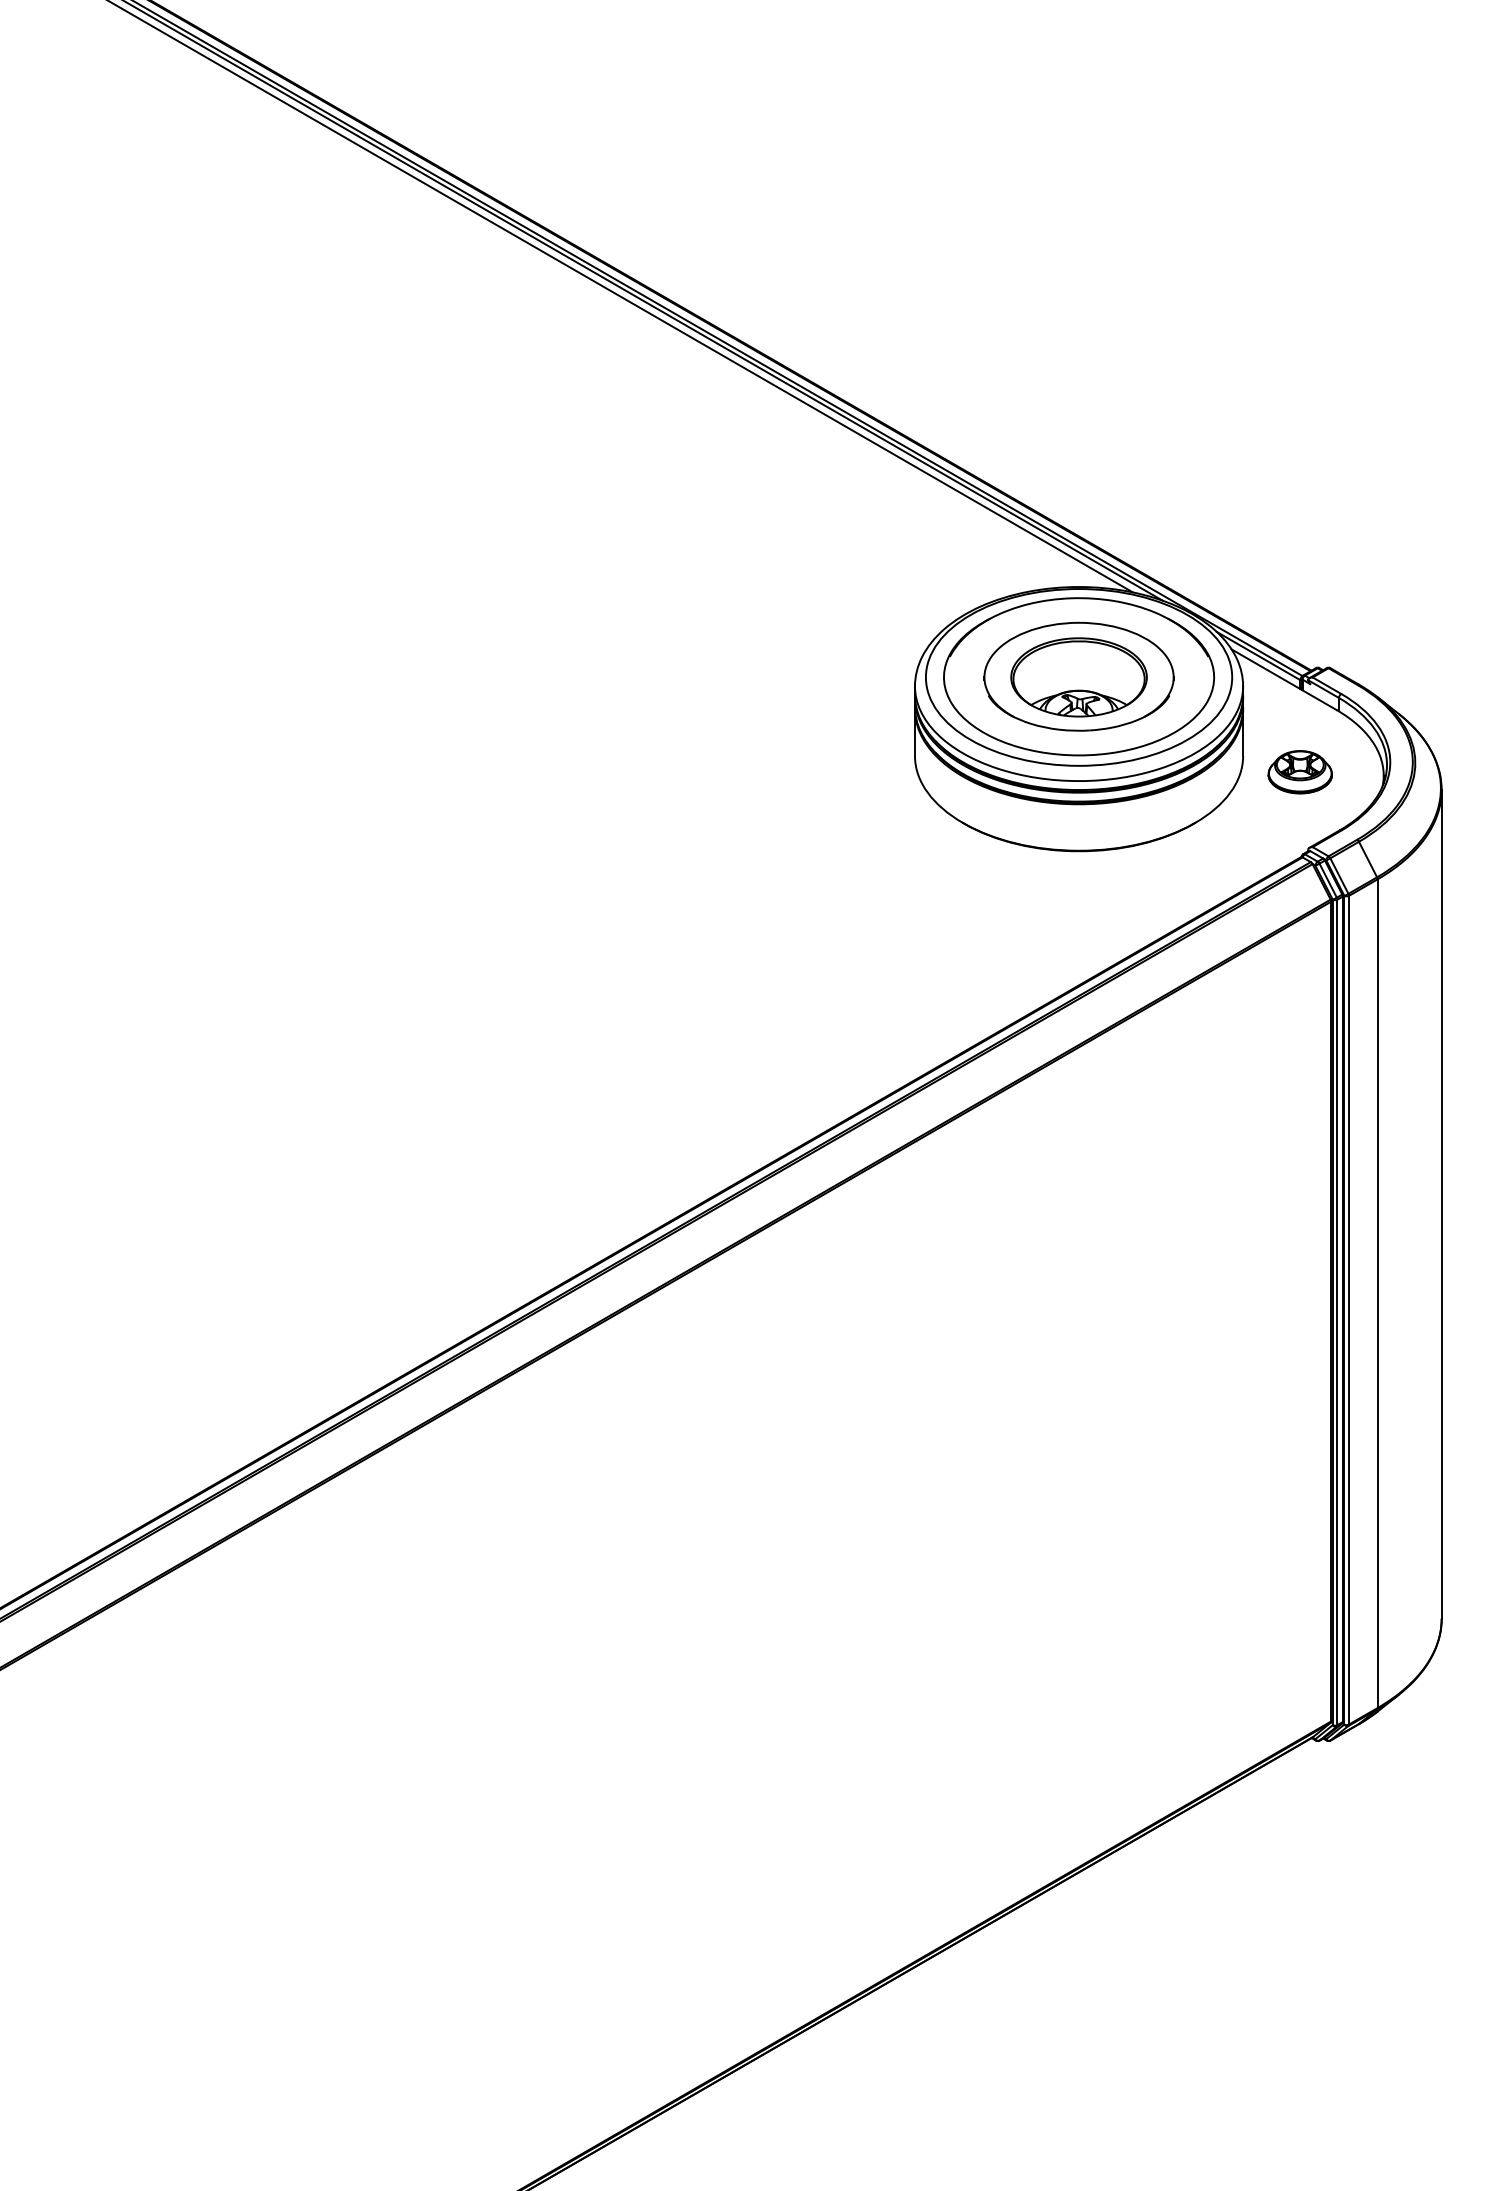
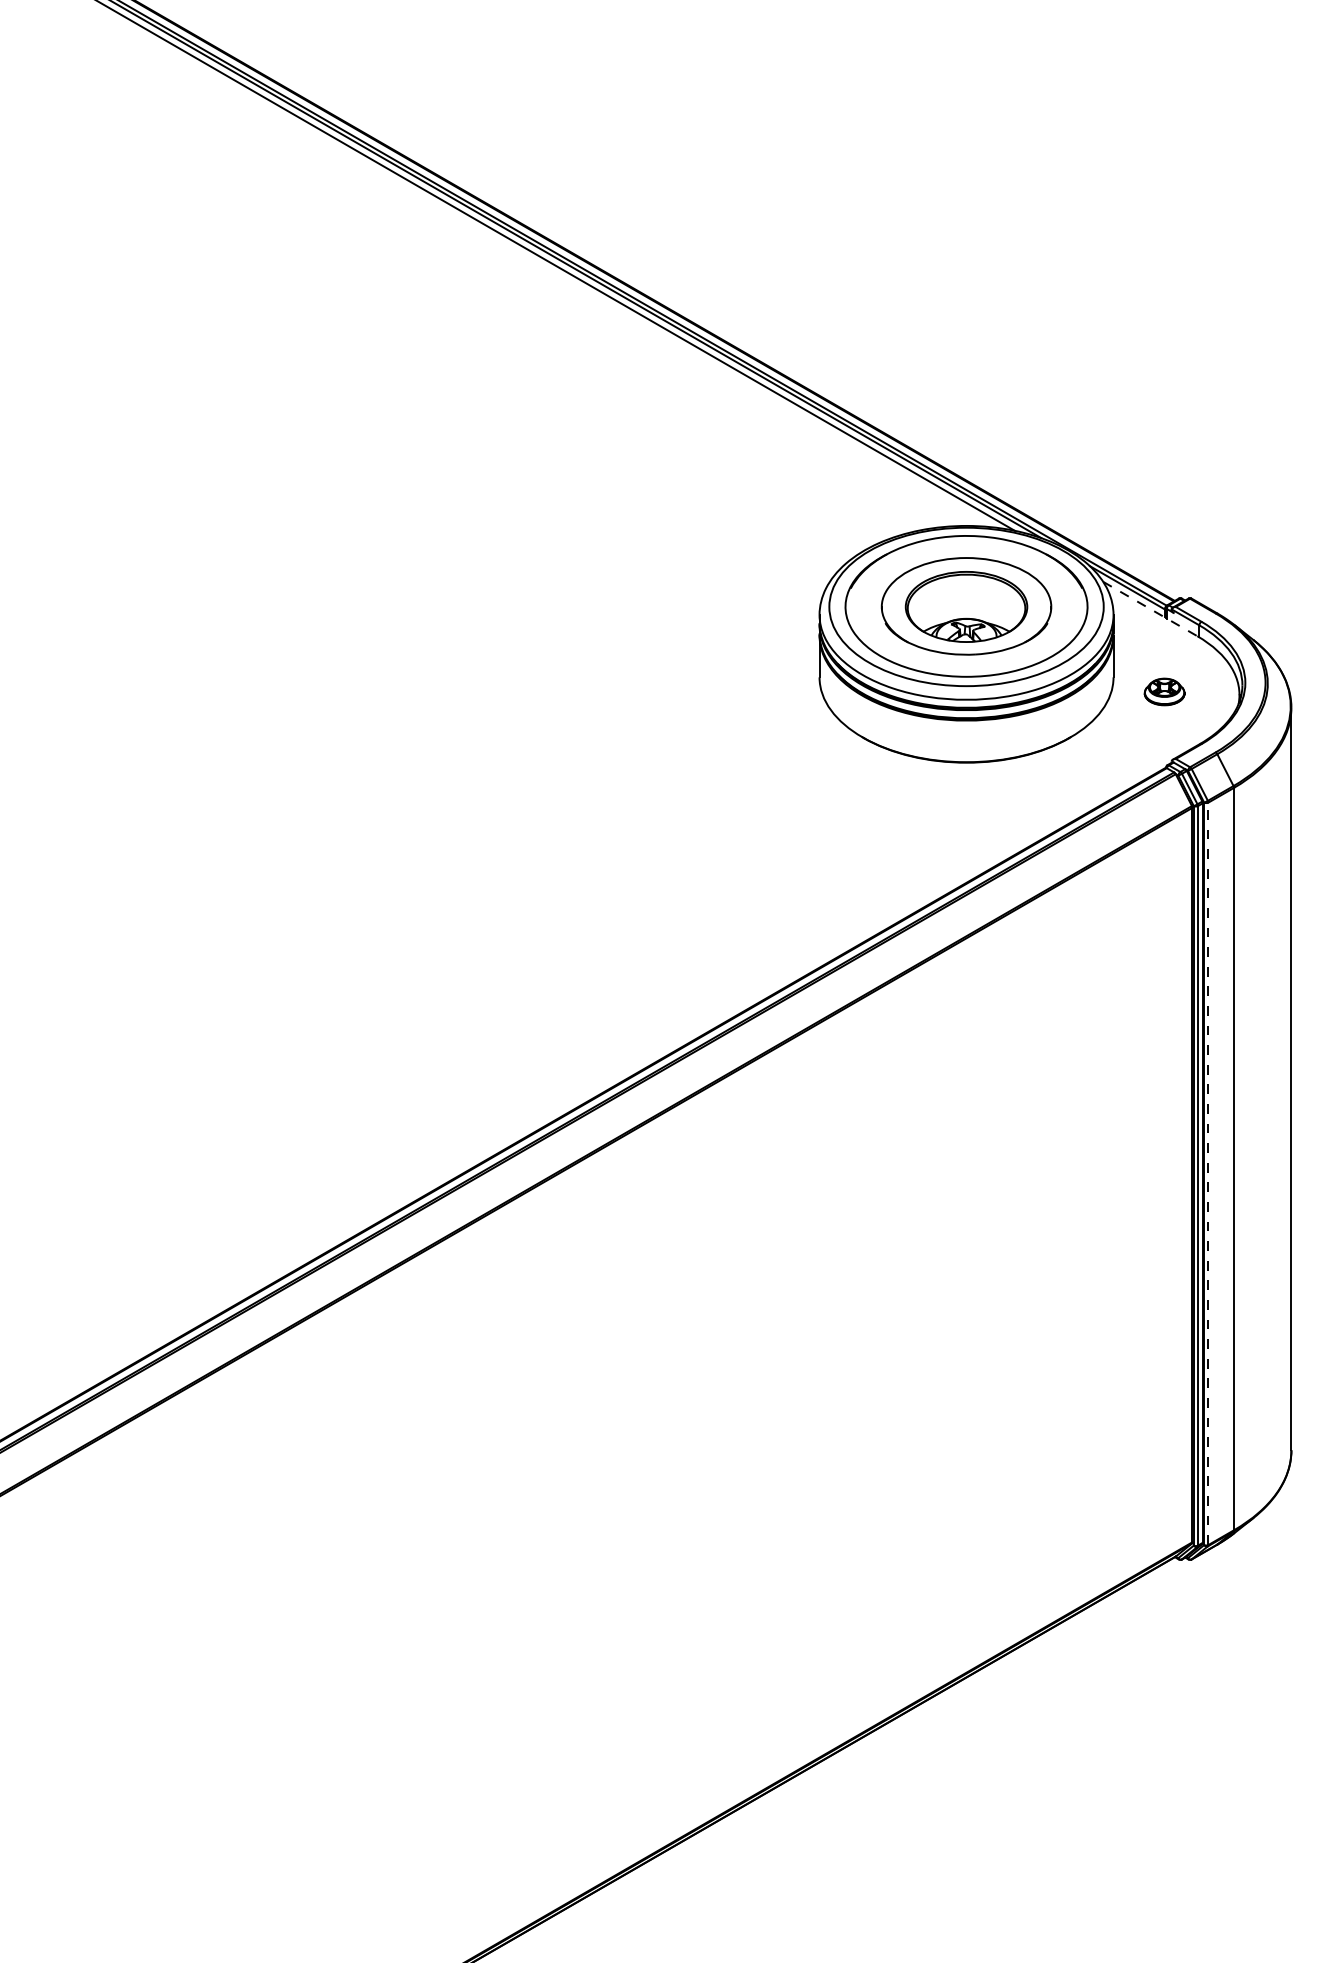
line: (1284, 679) -> (1150, 608), solid -> dashed
part: (1299, 772) -> (1164, 692), size x0.7
line: (1349, 1309) -> (1208, 1173), solid -> dashed

